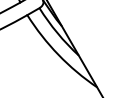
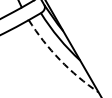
arc: (58, 54) -> (59, 59), solid -> dashed

